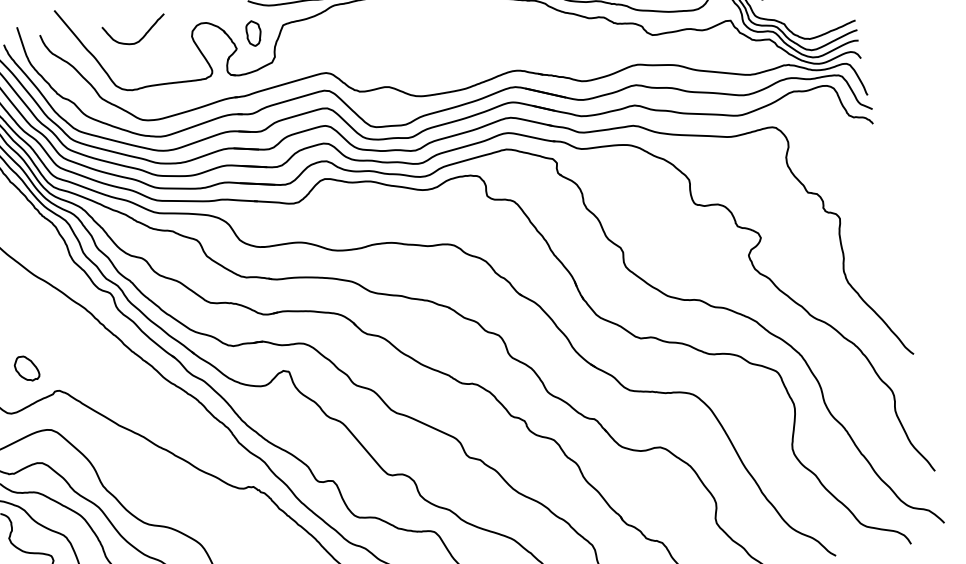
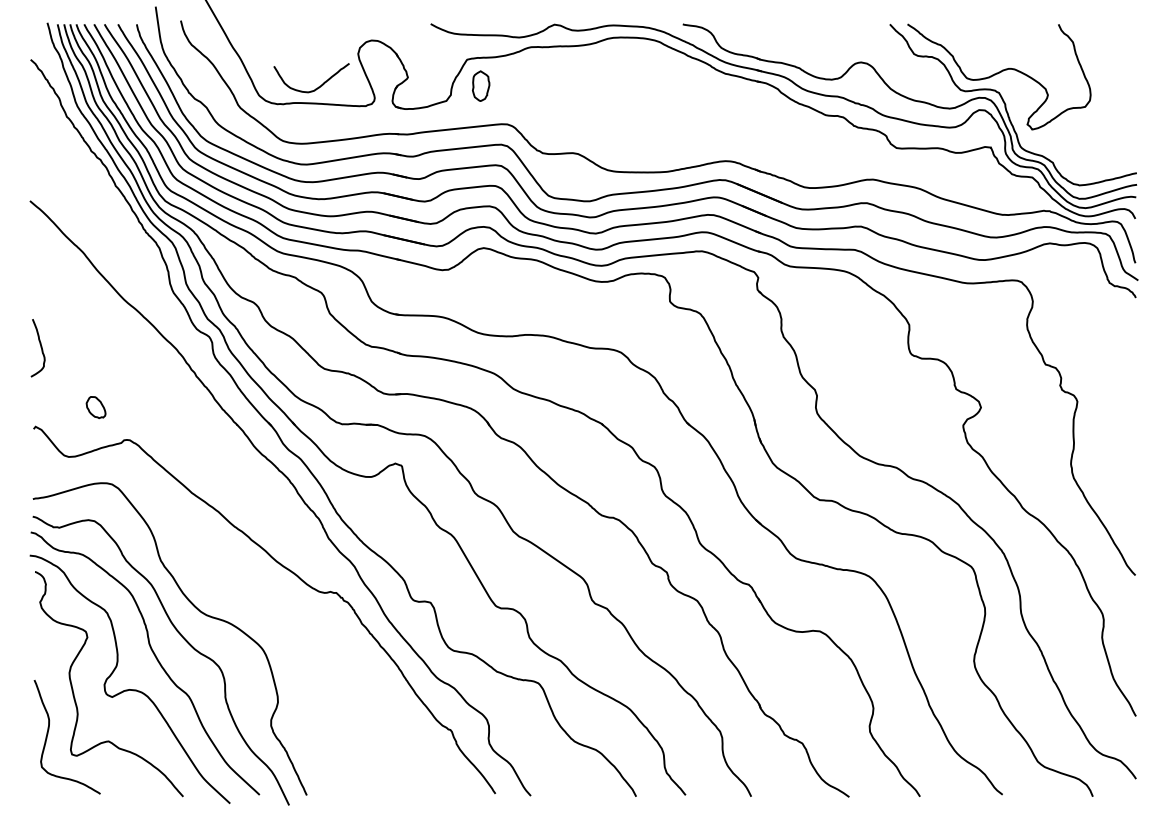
part: (254, 32) -> (481, 85), moved
curve: (141, 37) -> (318, 86), moved
part: (26, 368) -> (95, 407), size x0.7

